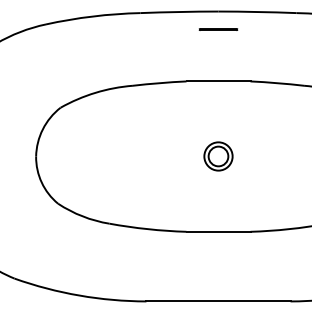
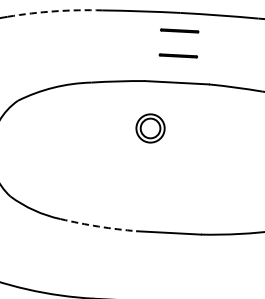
arc: (92, 16) -> (54, 11), solid -> dashed
line: (218, 54) -> (178, 55), added
part: (218, 156) -> (150, 128), moved
arc: (147, 229) -> (98, 226), solid -> dashed

